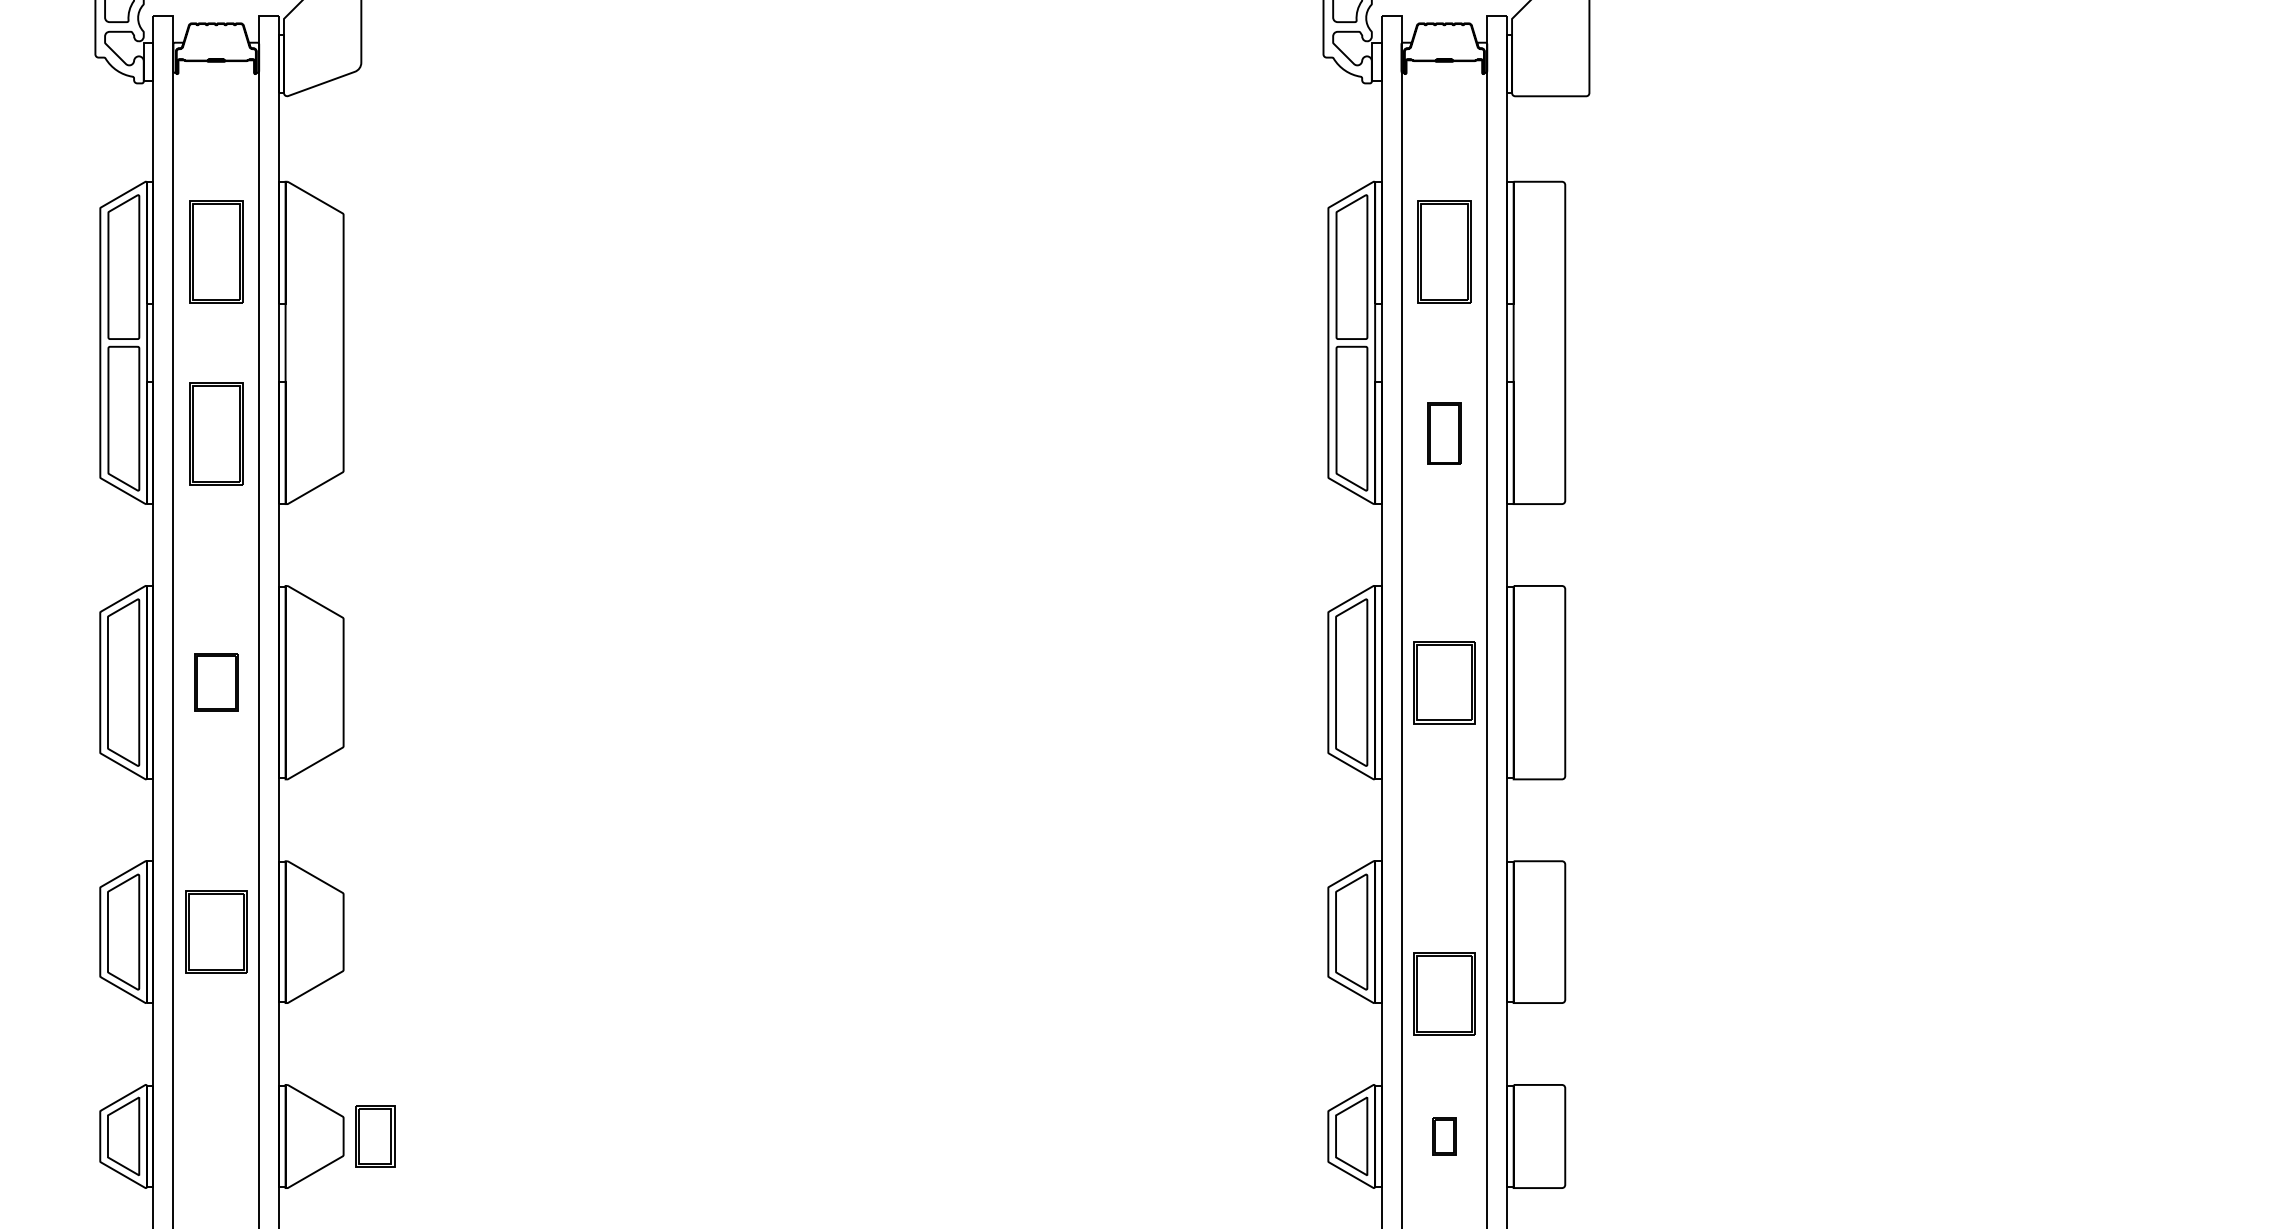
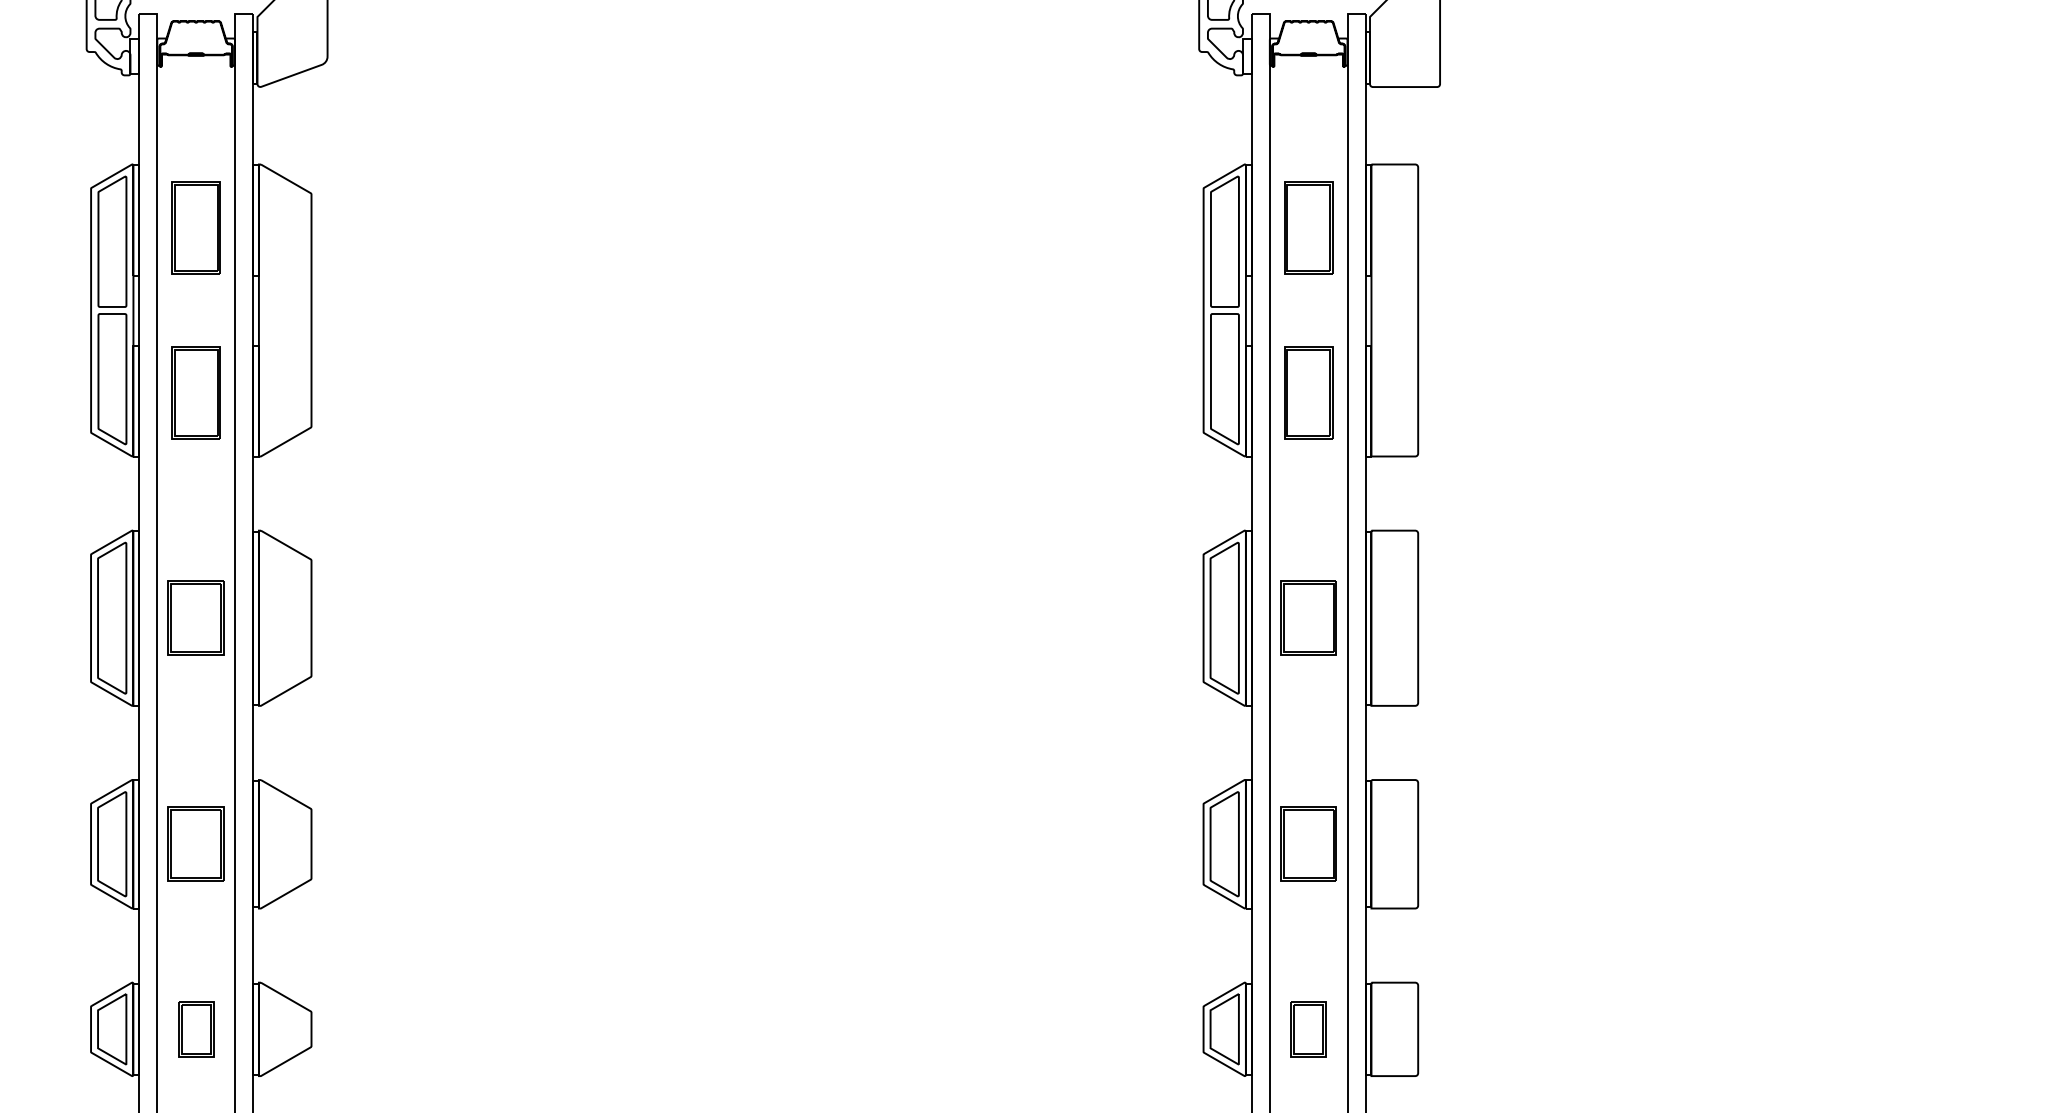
part: (1444, 433) -> (1308, 392), size x1.67
part: (216, 682) -> (196, 618), size x1.43
part: (1444, 993) -> (1308, 843), moved
part: (375, 1136) -> (196, 1029), moved
part: (1444, 1136) -> (1308, 1029), size x1.67

